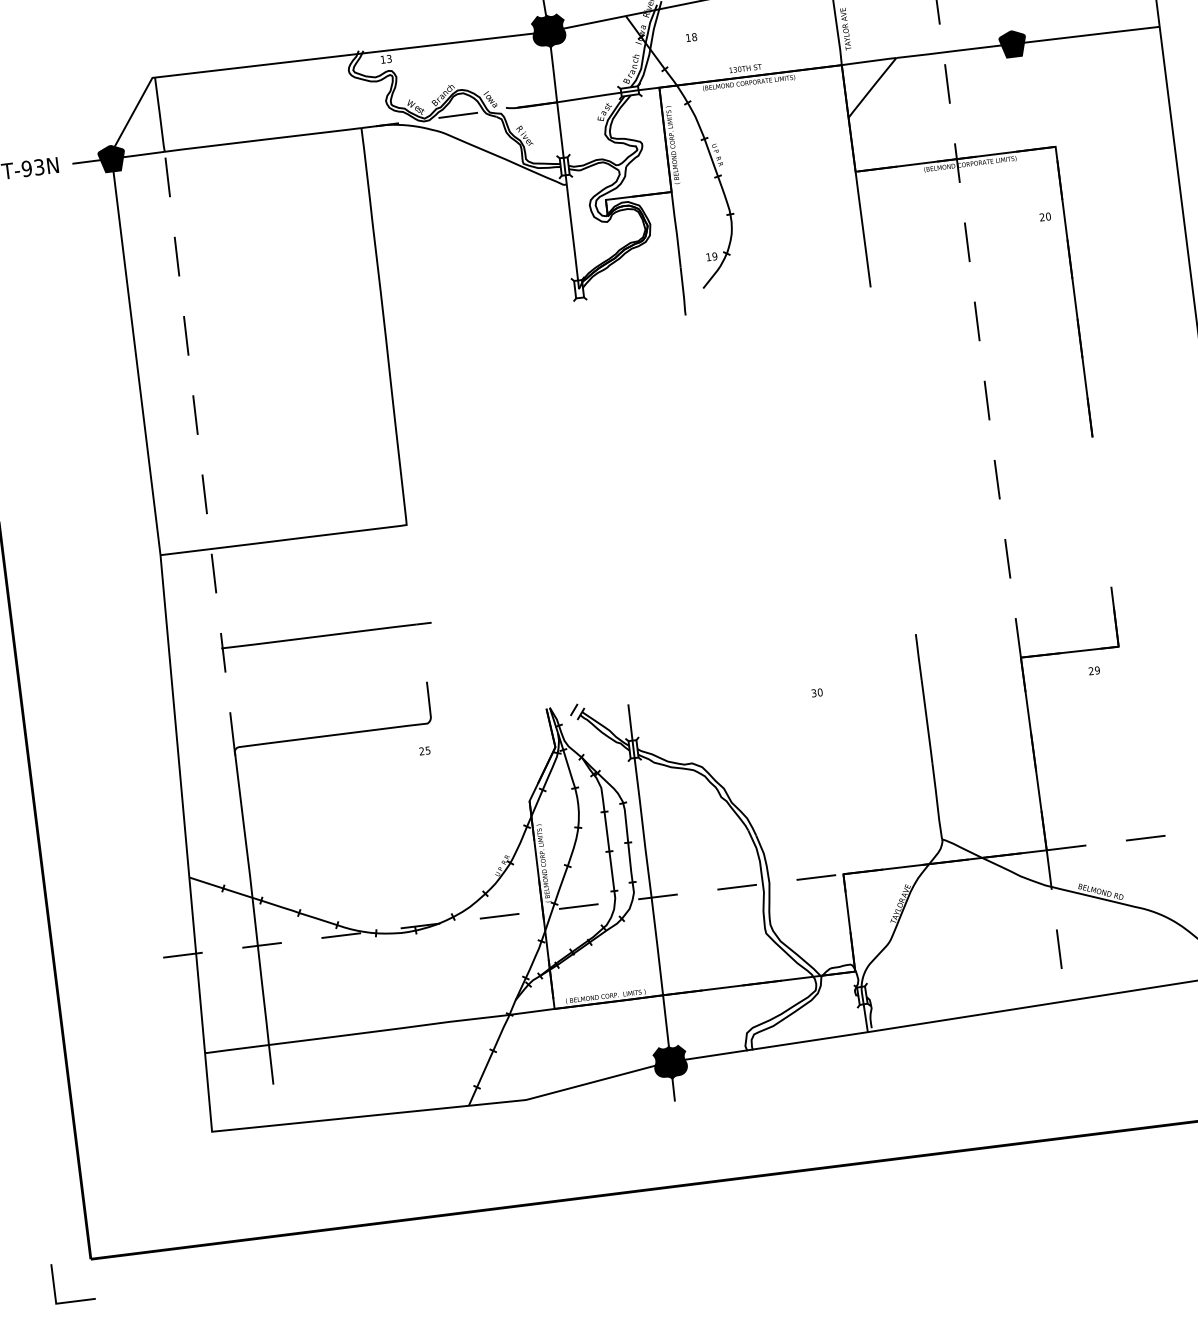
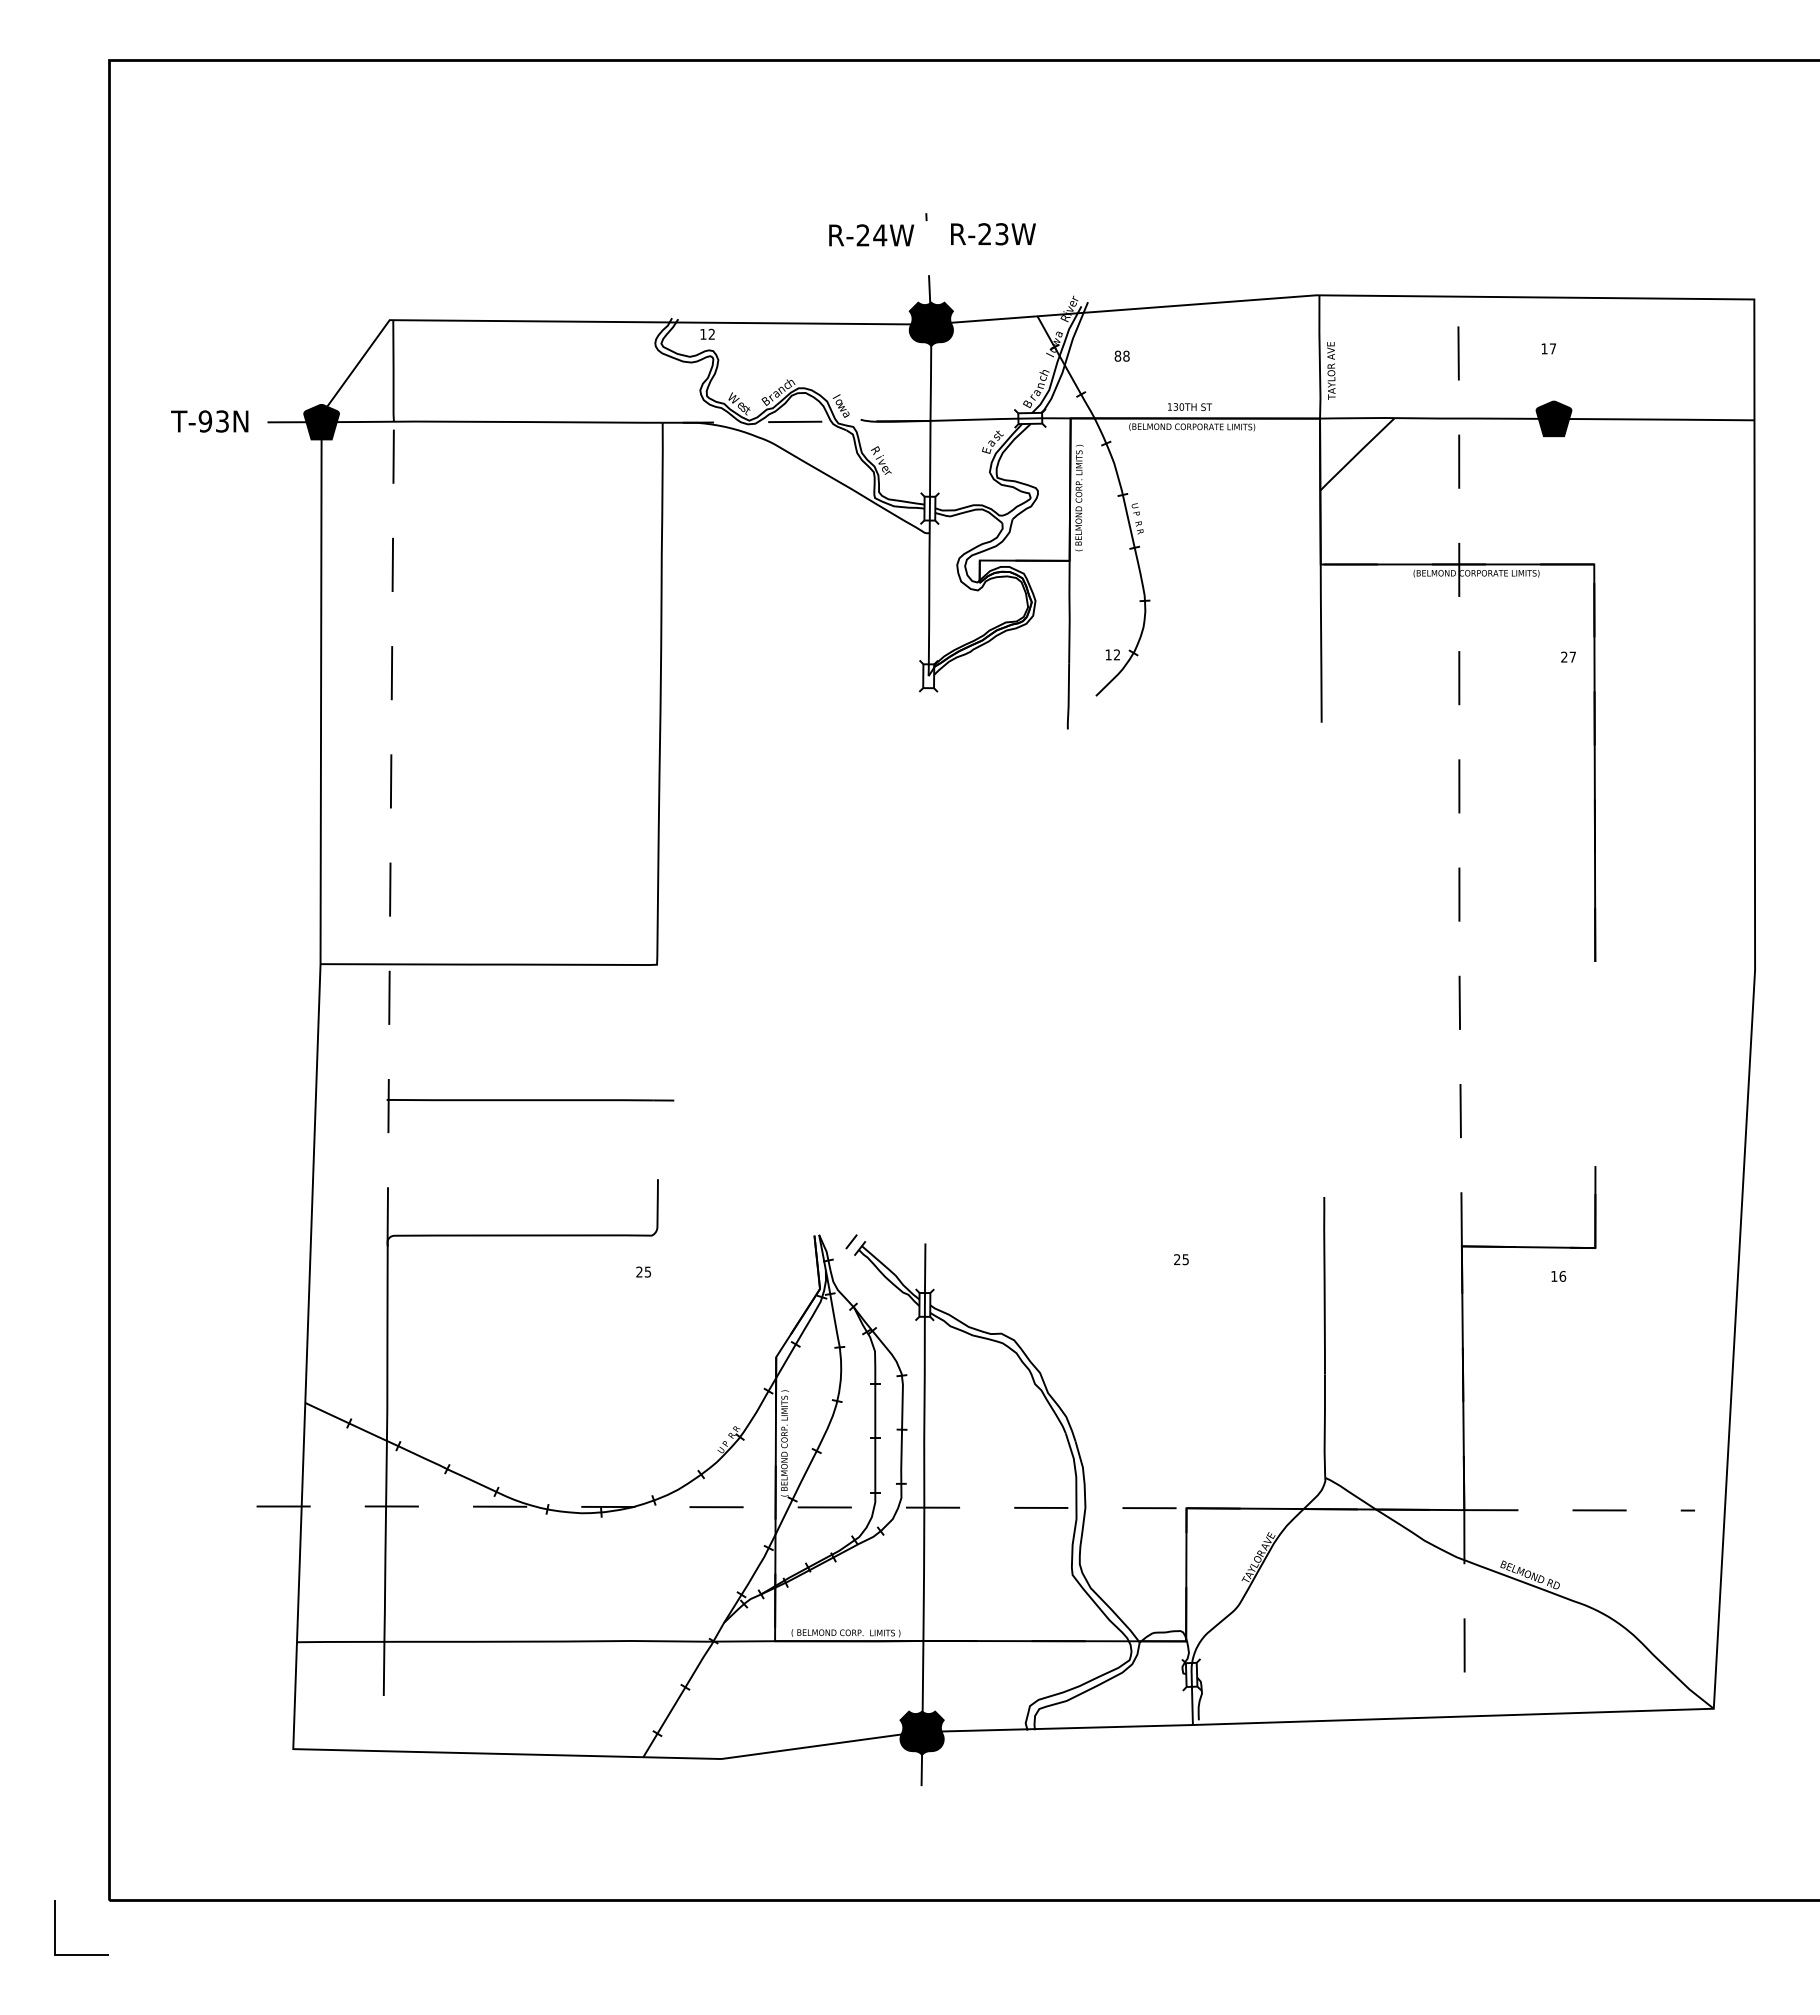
text: (687, 37) -> (1117, 355), 18 -> 88
text: (389, 59) -> (711, 334), 13 -> 12
text: (1048, 216) -> (1572, 656), 20 -> 27
text: (714, 256) -> (1116, 654), 19 -> 12
text: (1094, 670) -> (1558, 1275), 29 -> 16
text: (817, 692) -> (1181, 1259), 30 -> 25

